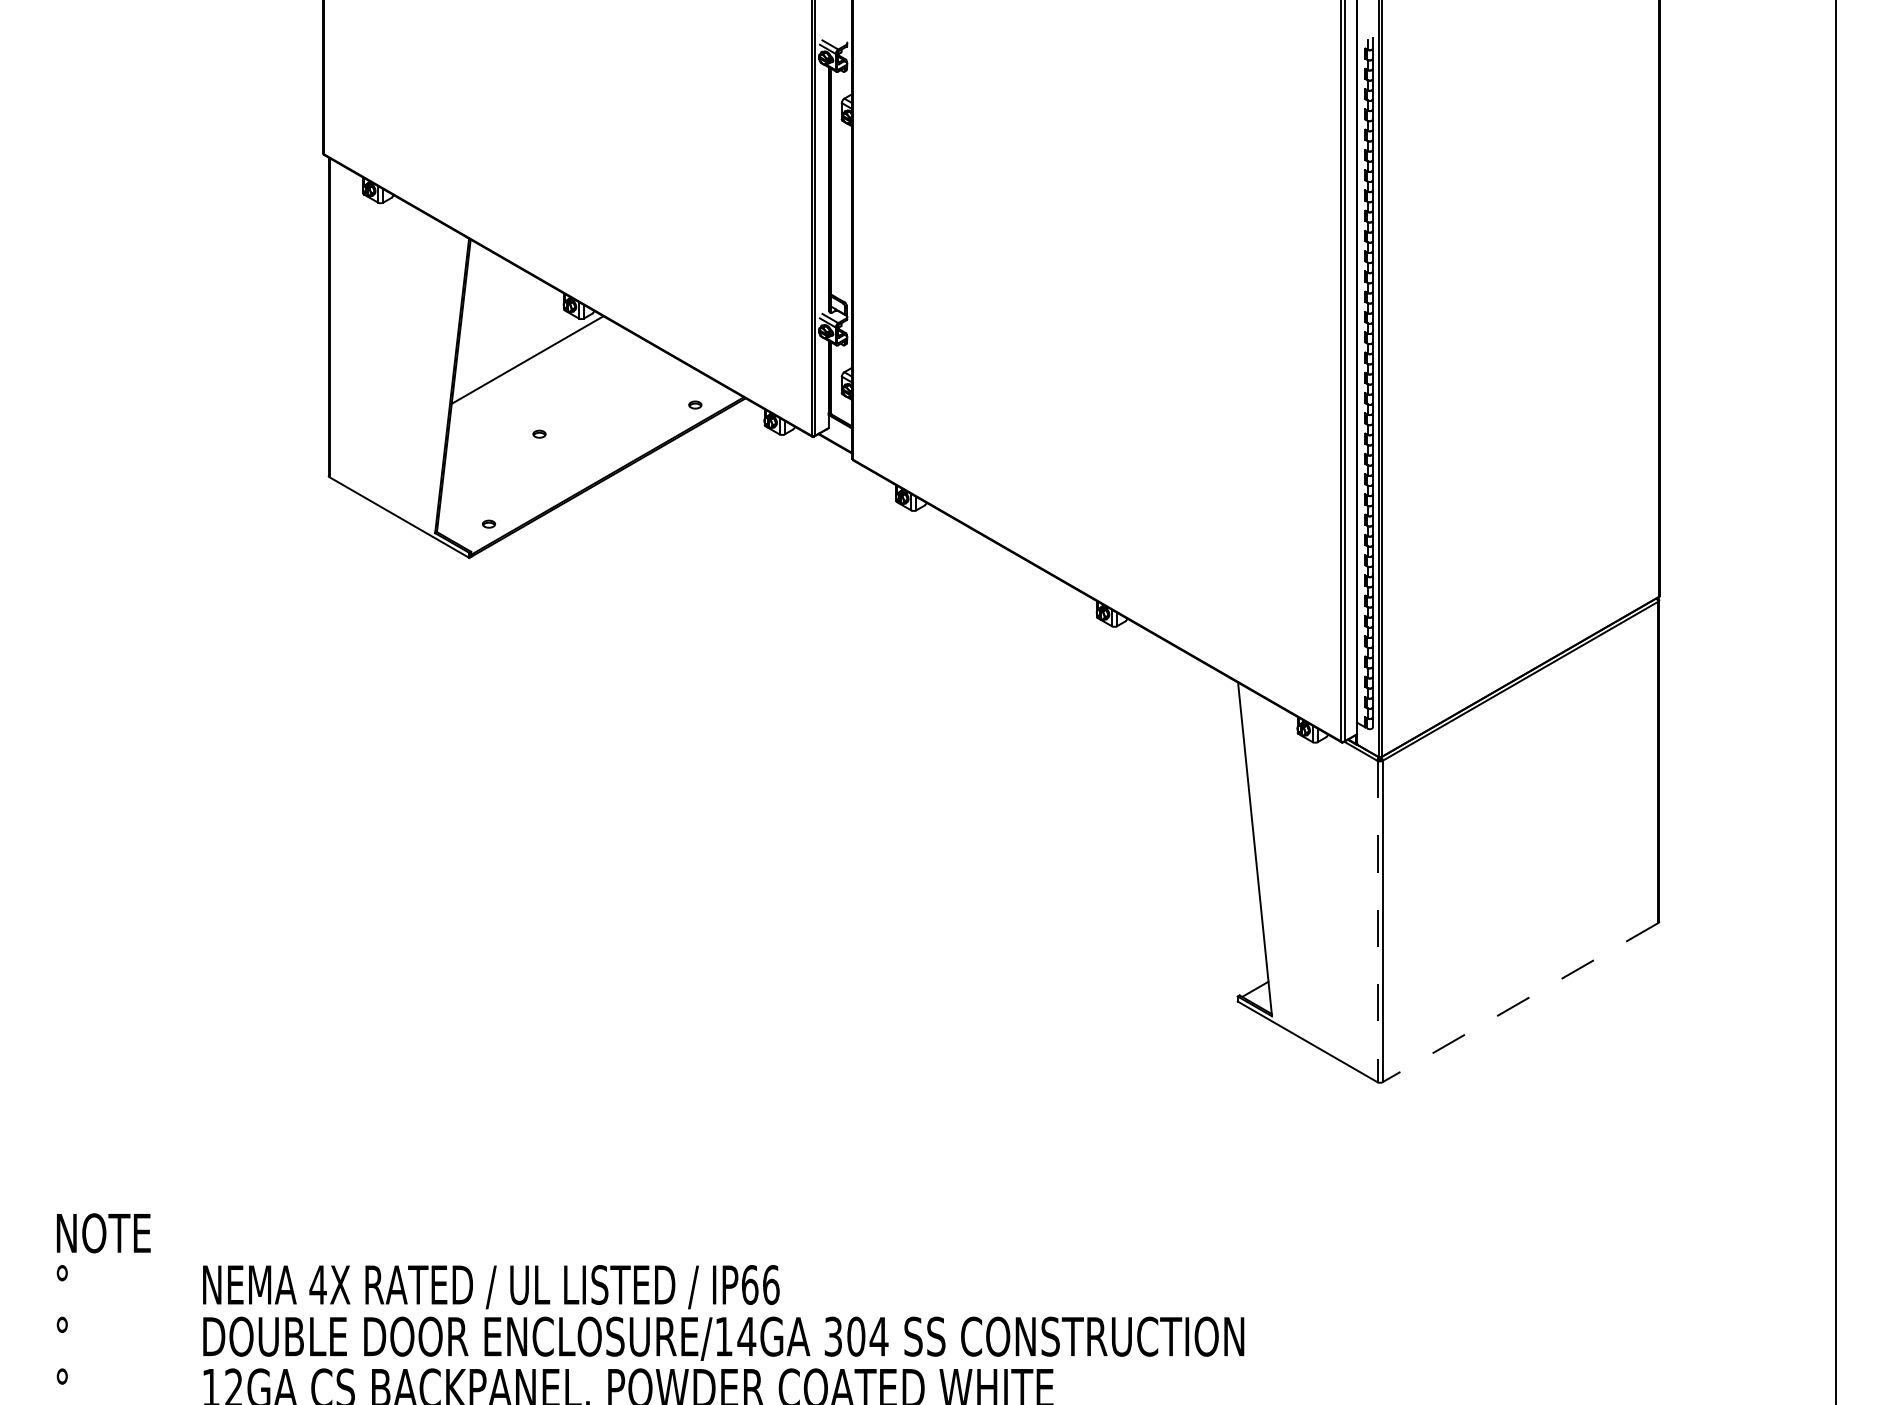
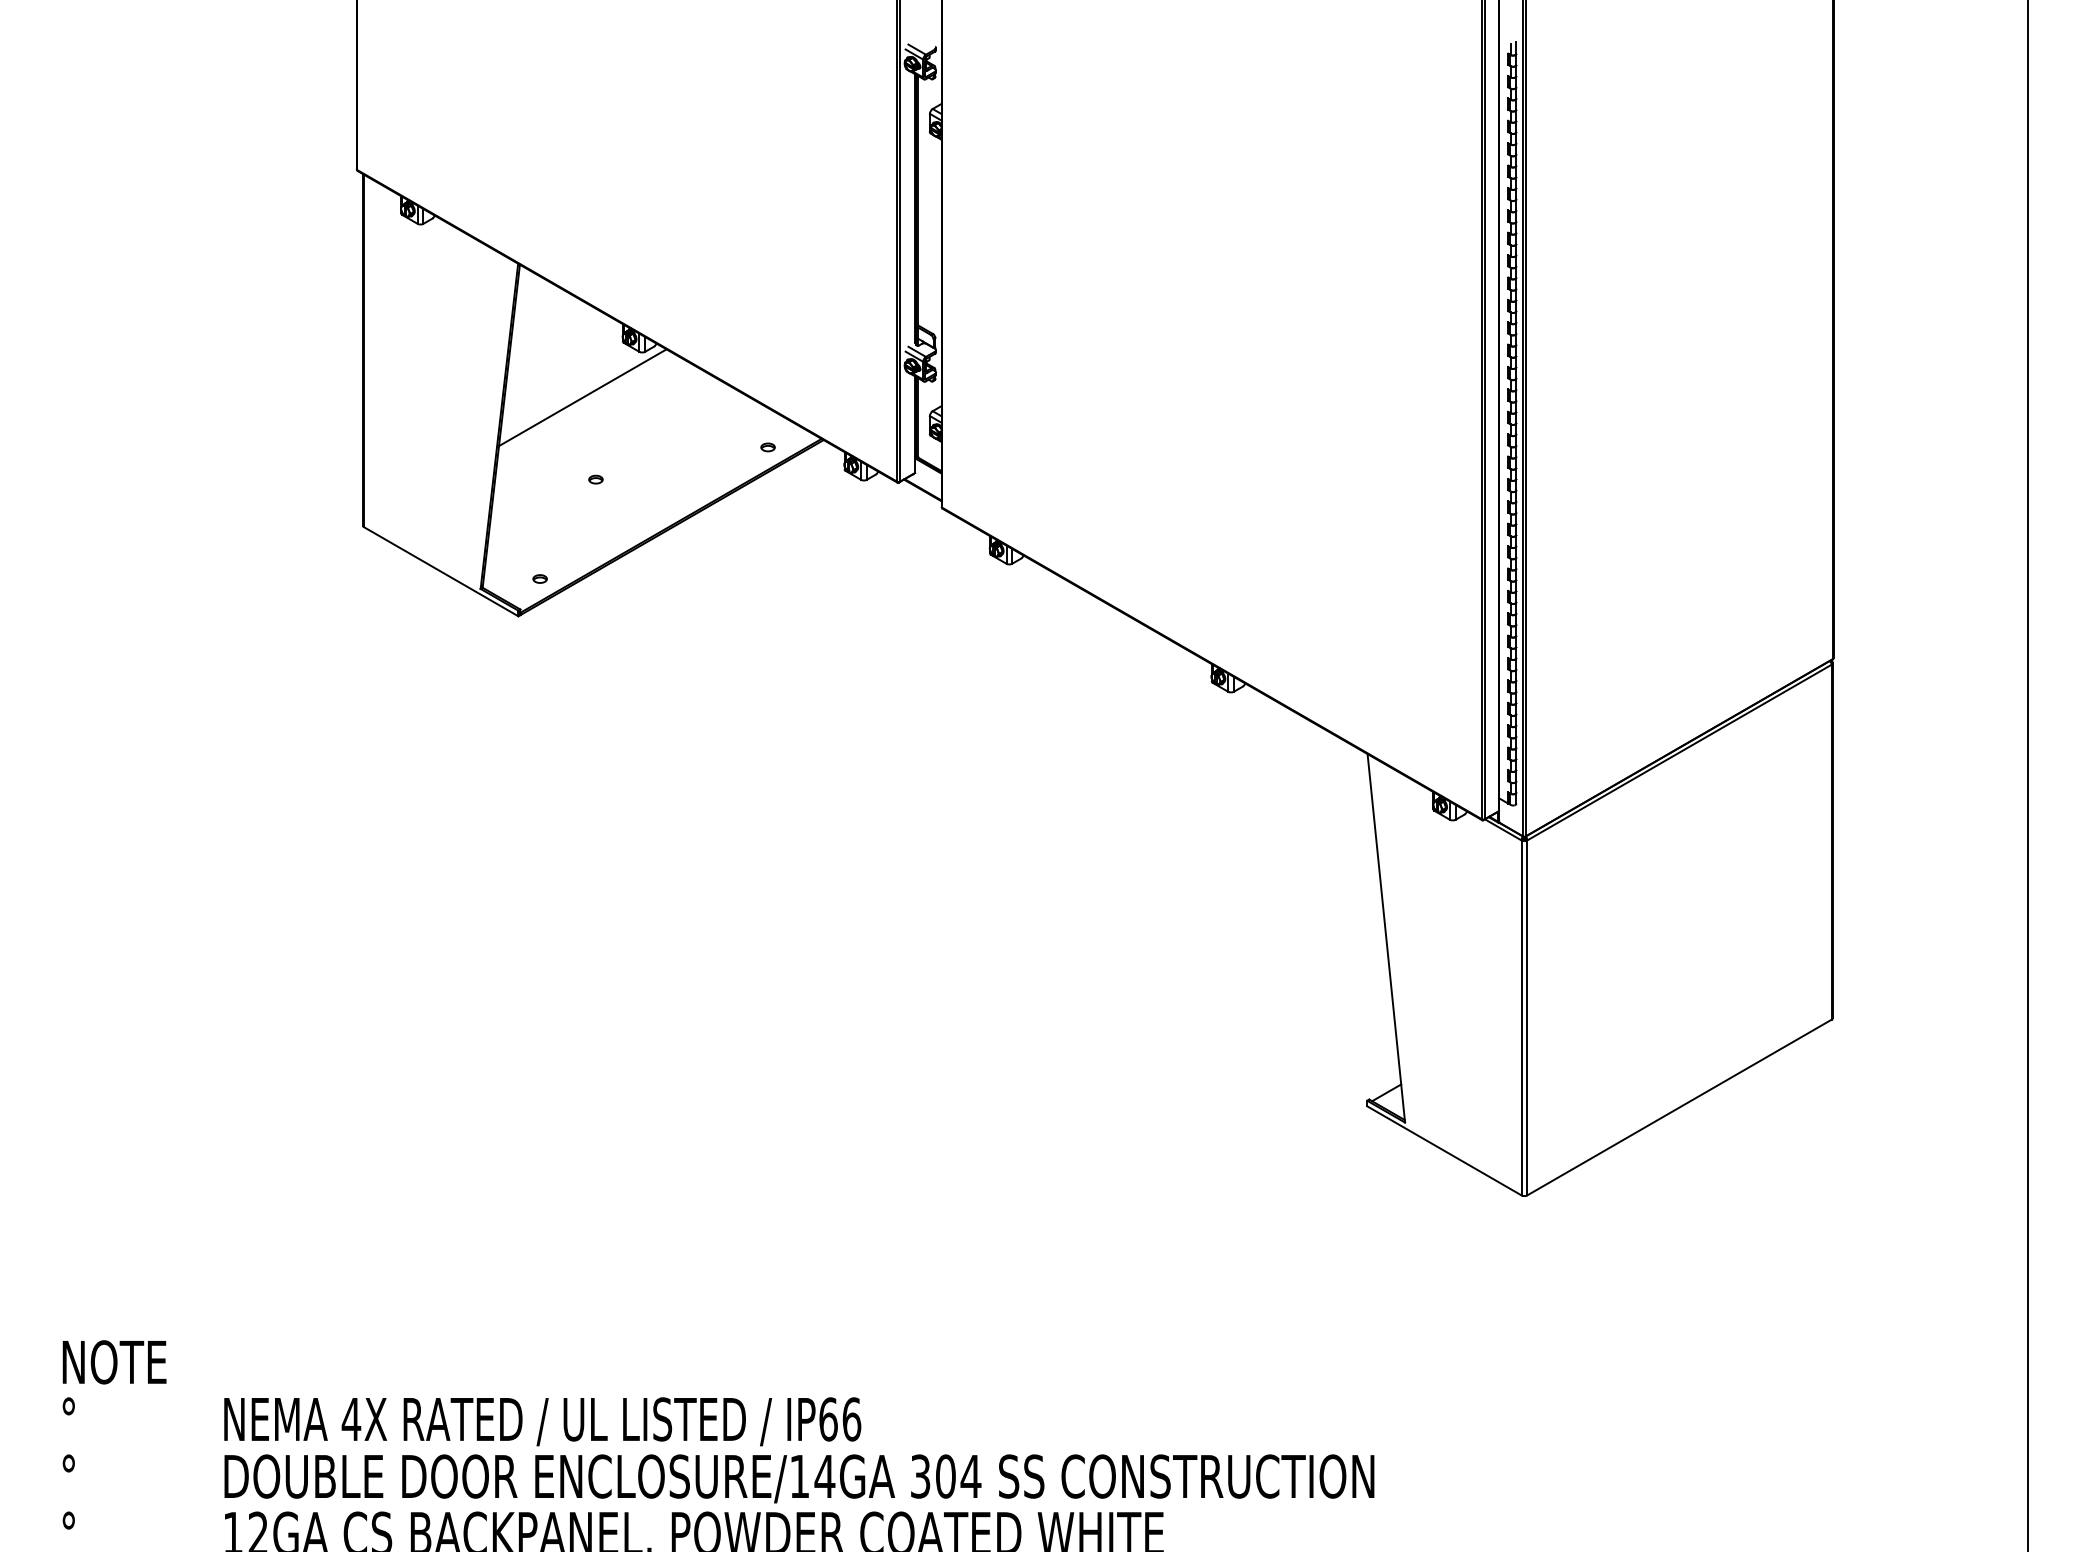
line: (1377, 922) -> (1521, 1018), dashed -> solid
line: (1520, 1002) -> (1679, 1107), dashed -> solid

